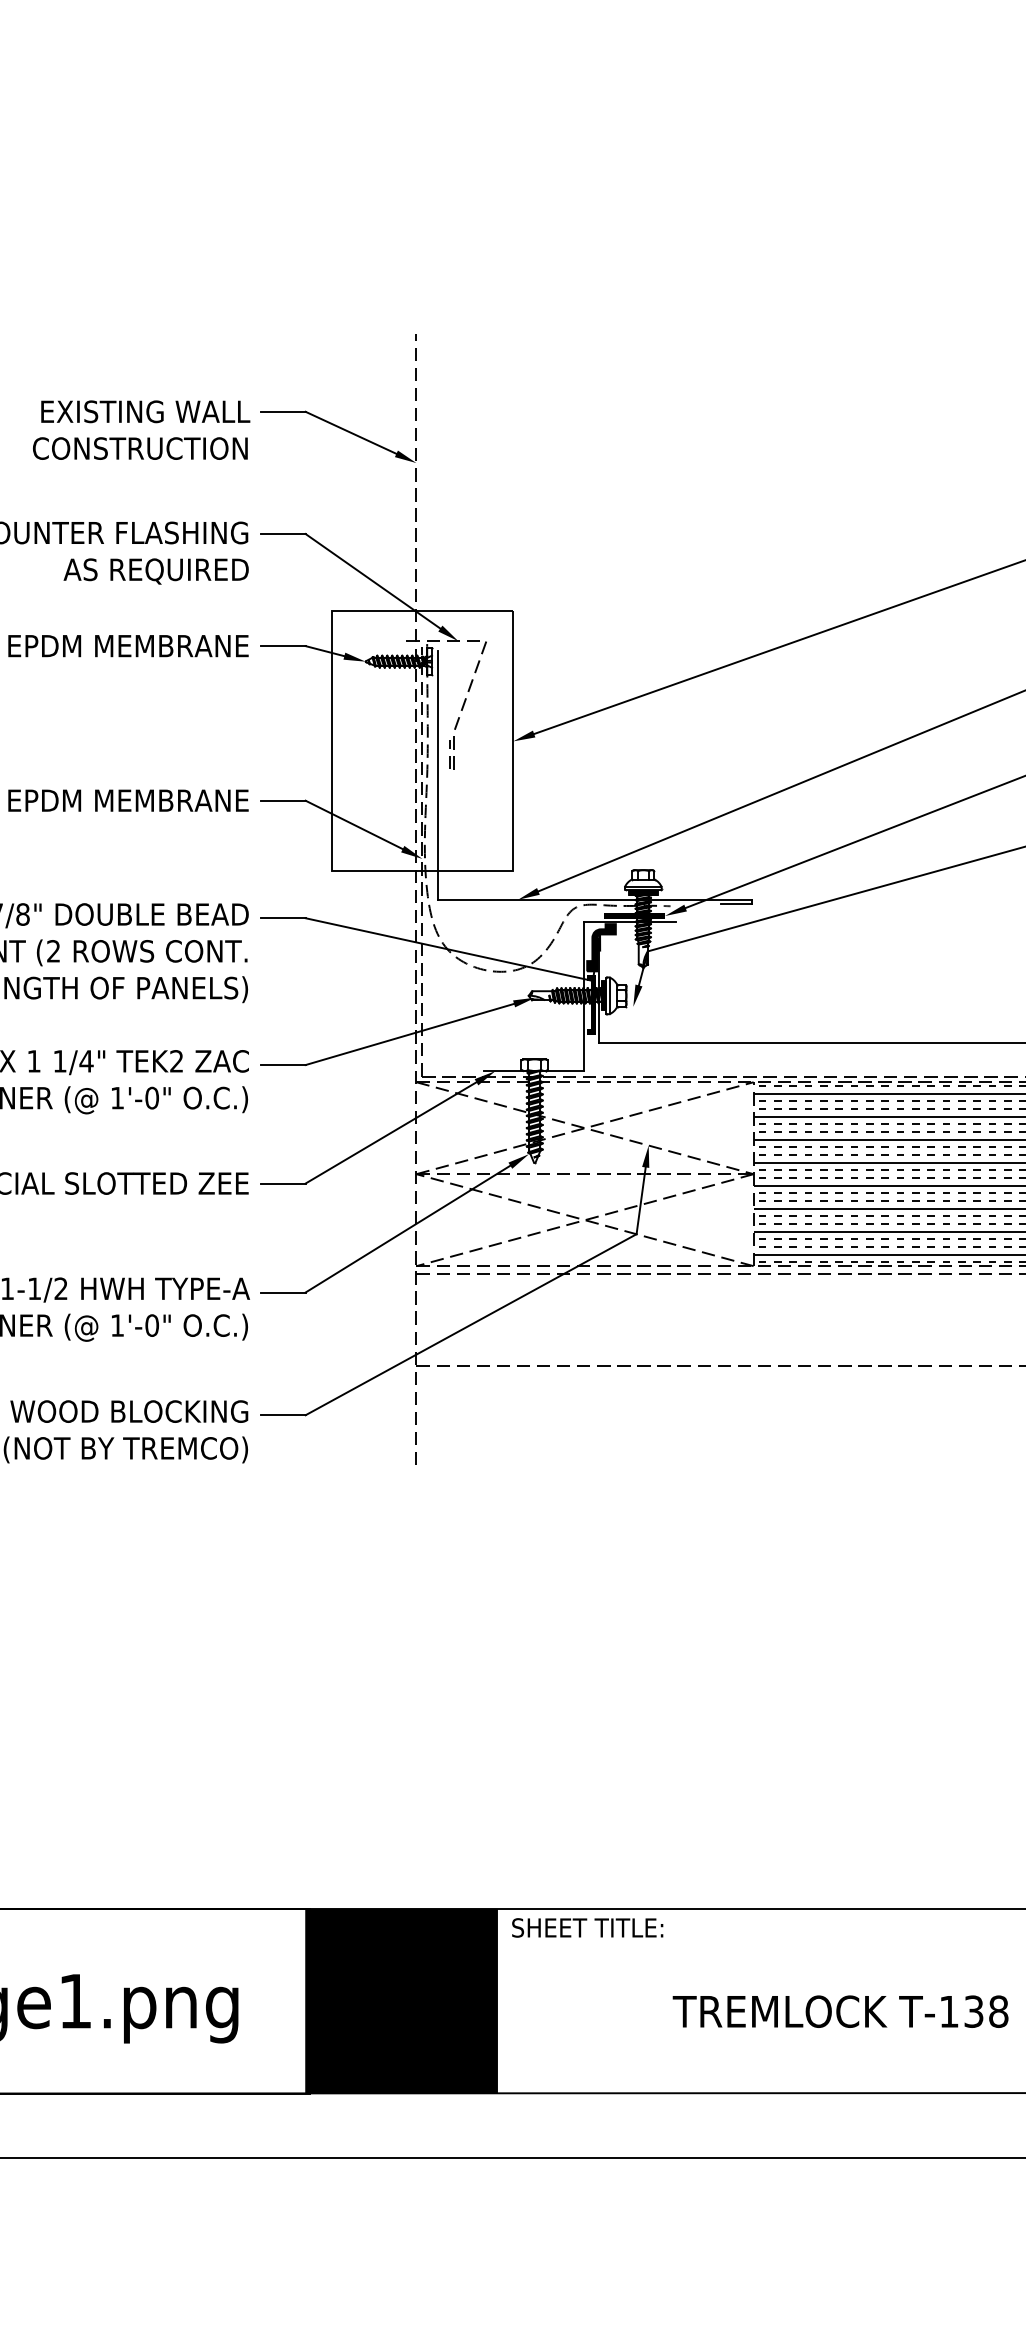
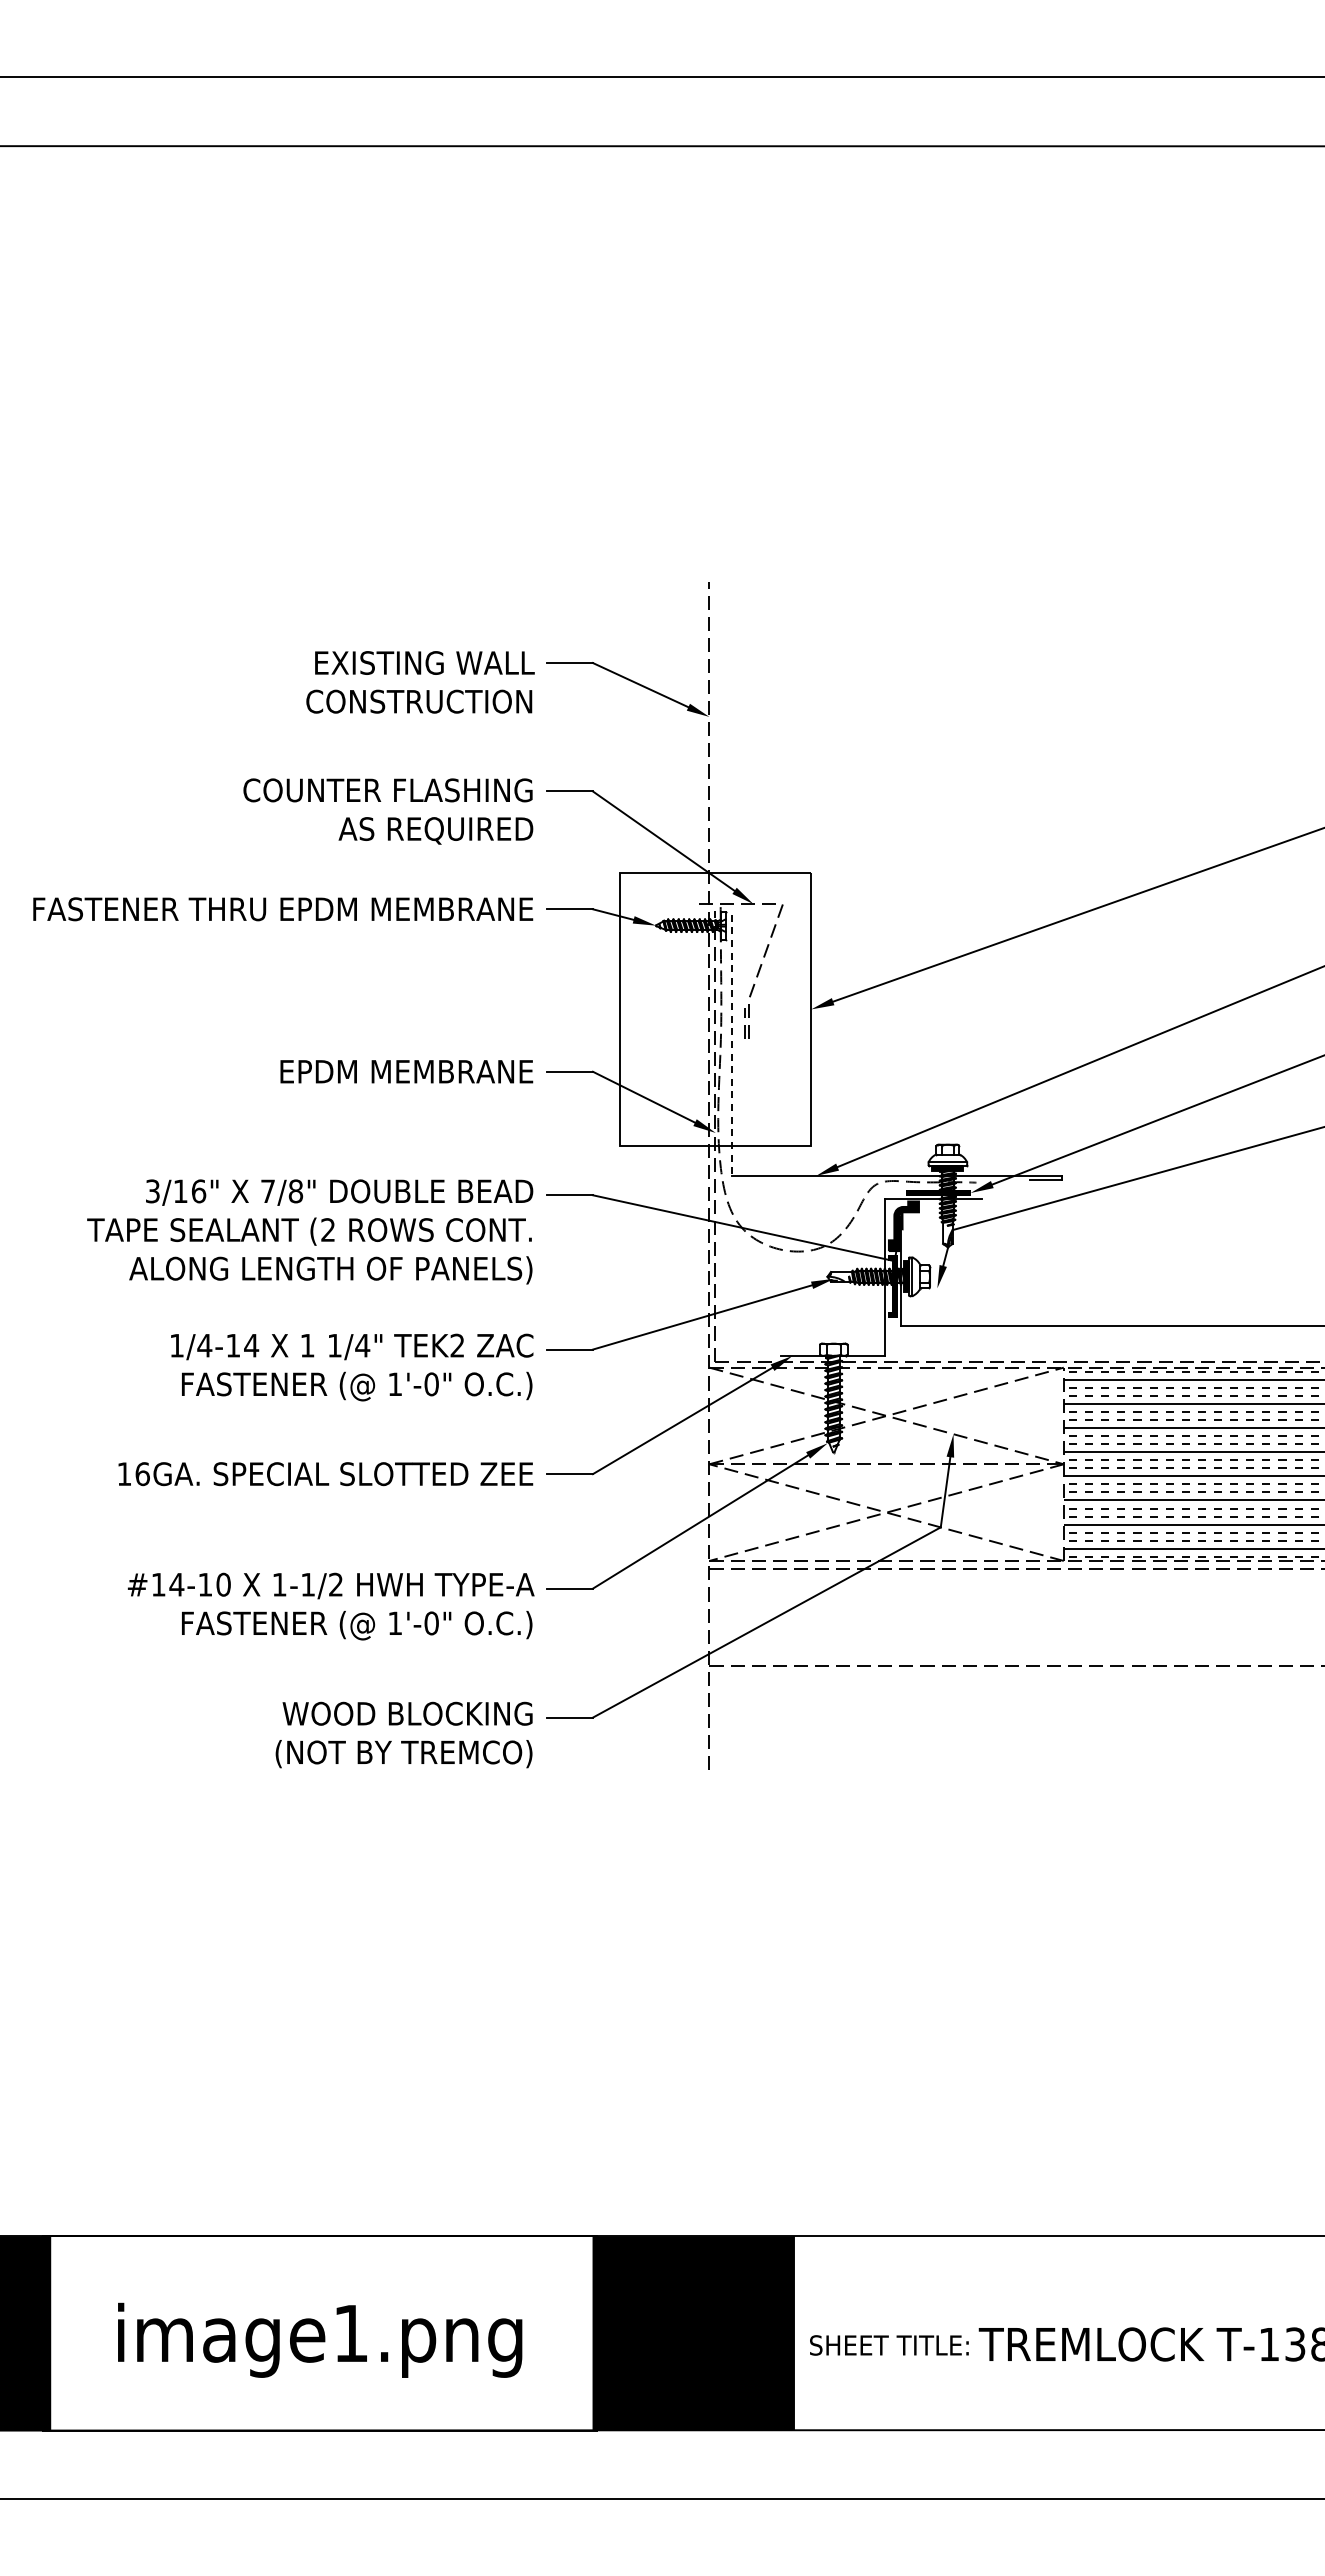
line: (437, 775) -> (731, 1045), solid -> dashed
text: (587, 1927) -> (889, 2345), moved

